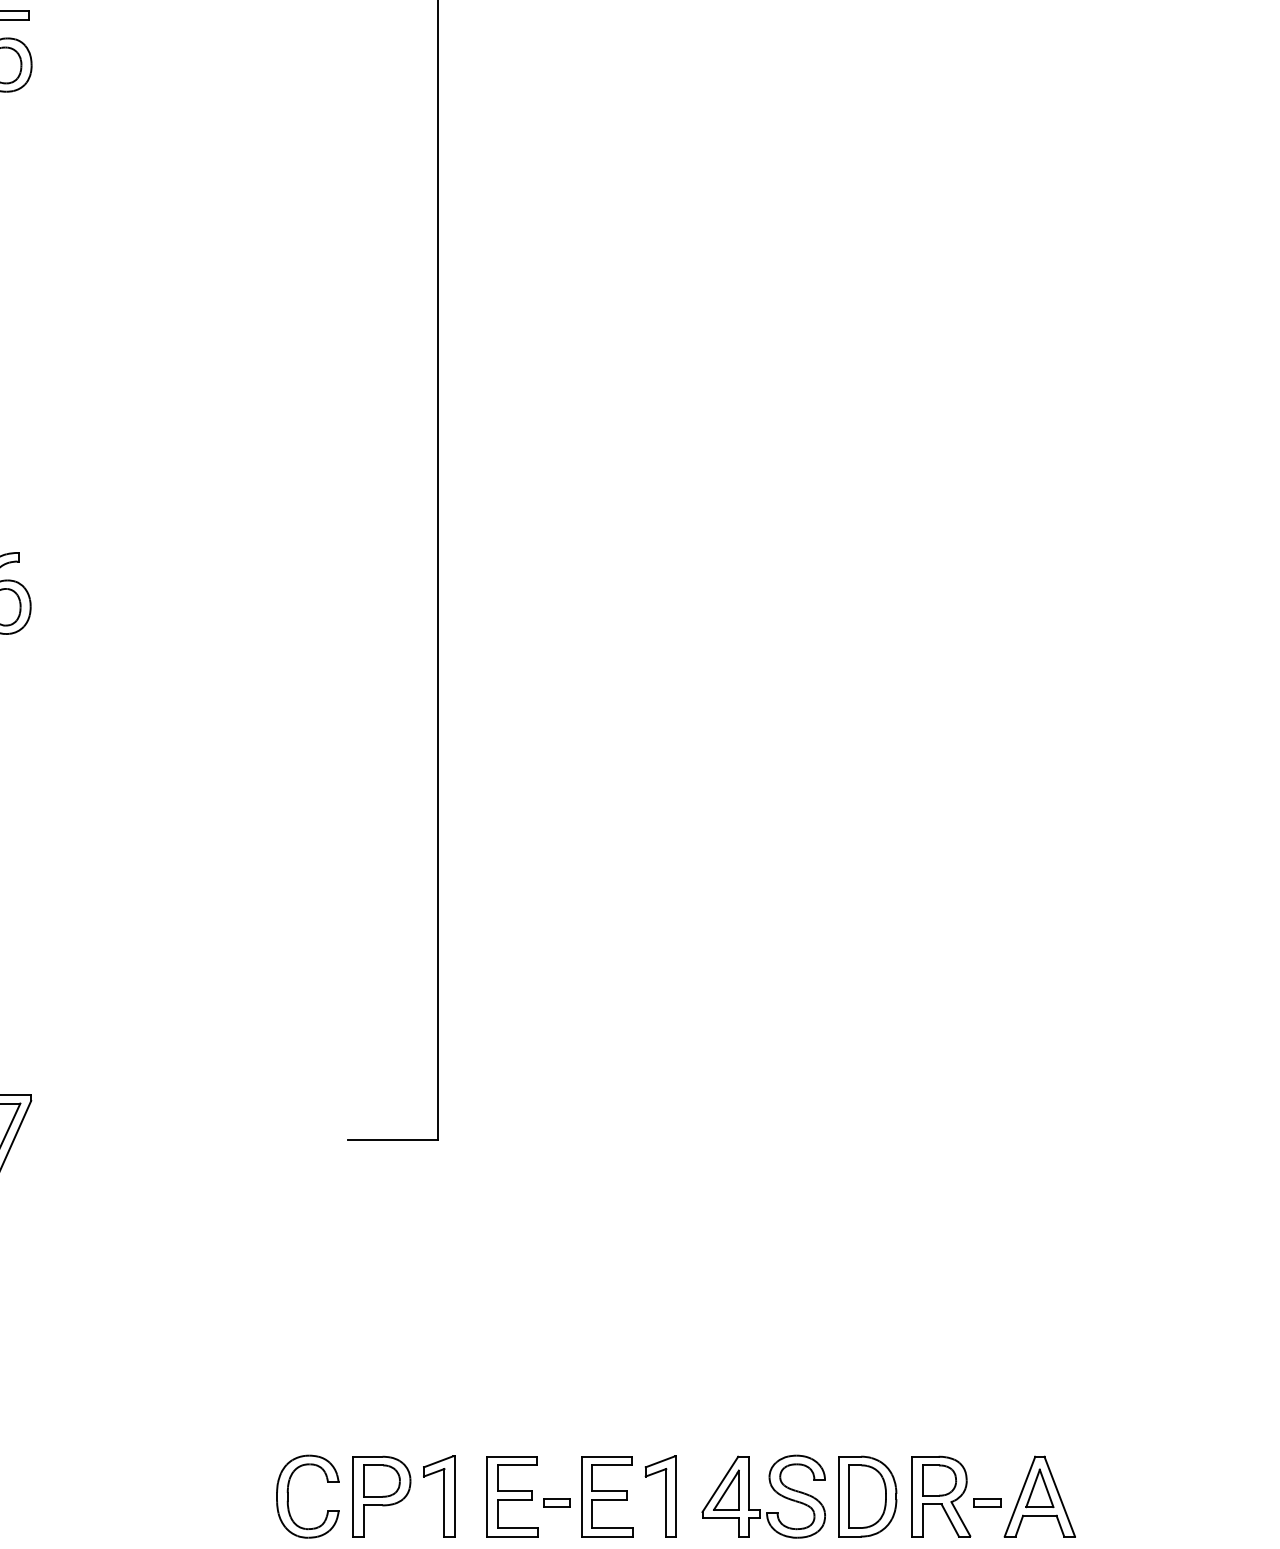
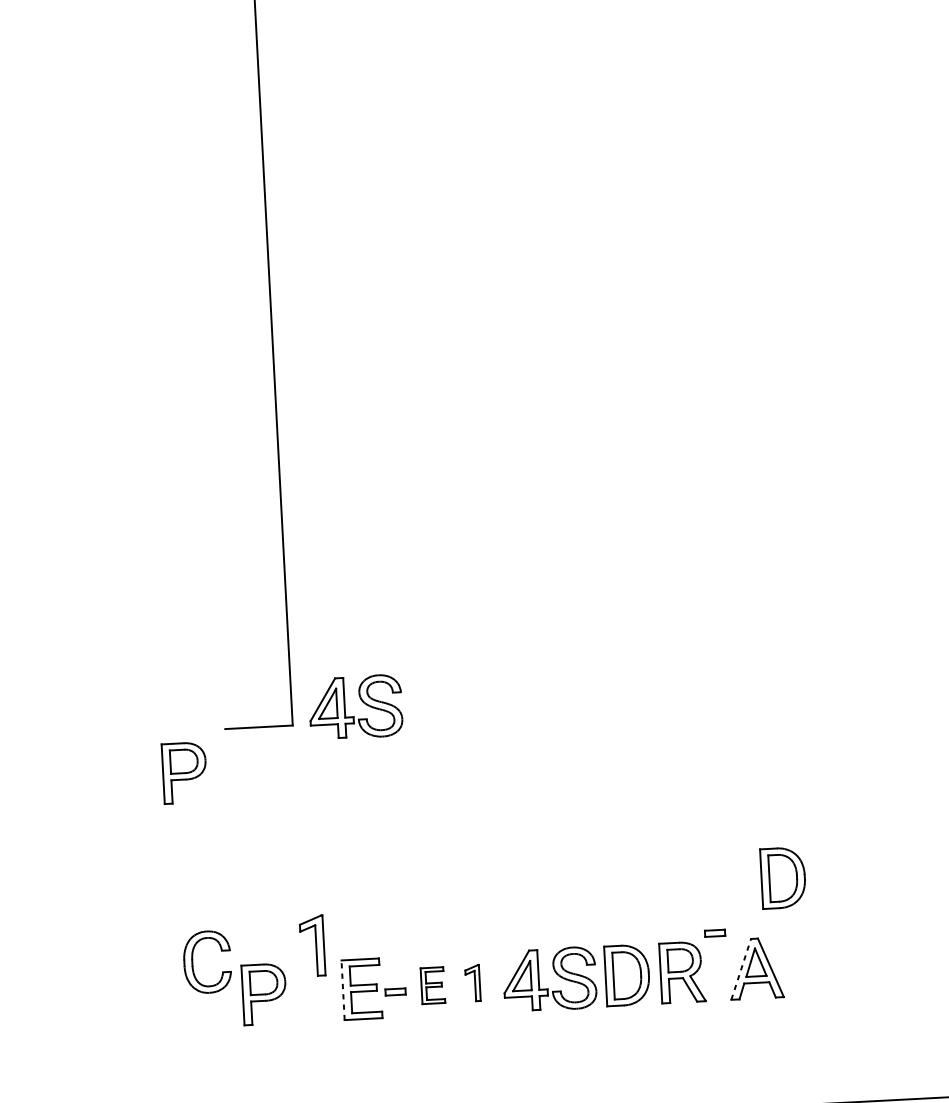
part: (532, 1112) -> (362, 701), added
part: (290, 1195) -> (184, 772), added
part: (1082, 1377) -> (783, 877), added
part: (288, 1496) -> (192, 962), moved
part: (439, 1496) -> (312, 946), moved
line: (487, 1496) -> (343, 990), solid -> dashed
part: (607, 1496) -> (433, 985), size x0.6
part: (660, 1496) -> (472, 983), size x0.6
line: (1020, 1496) -> (741, 969), solid -> dashed
part: (987, 1502) -> (714, 933), moved

